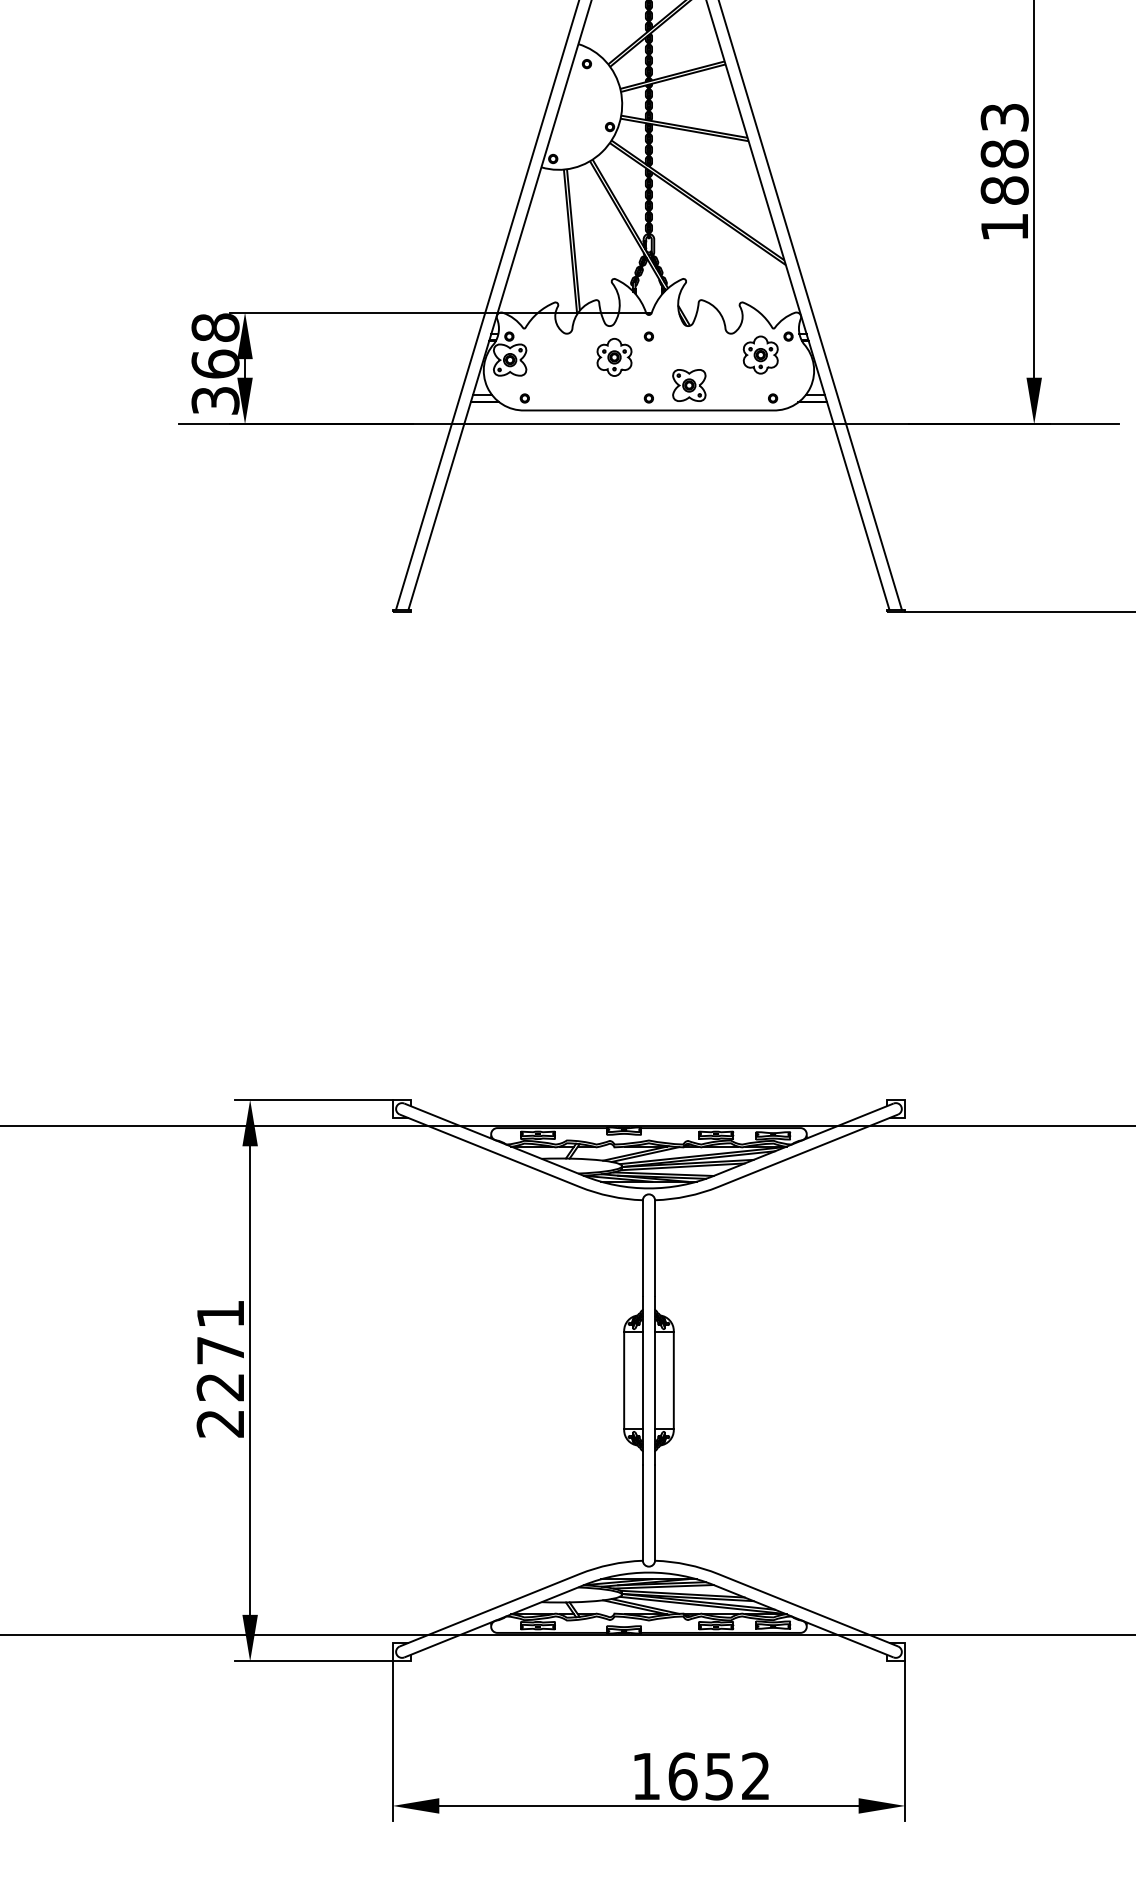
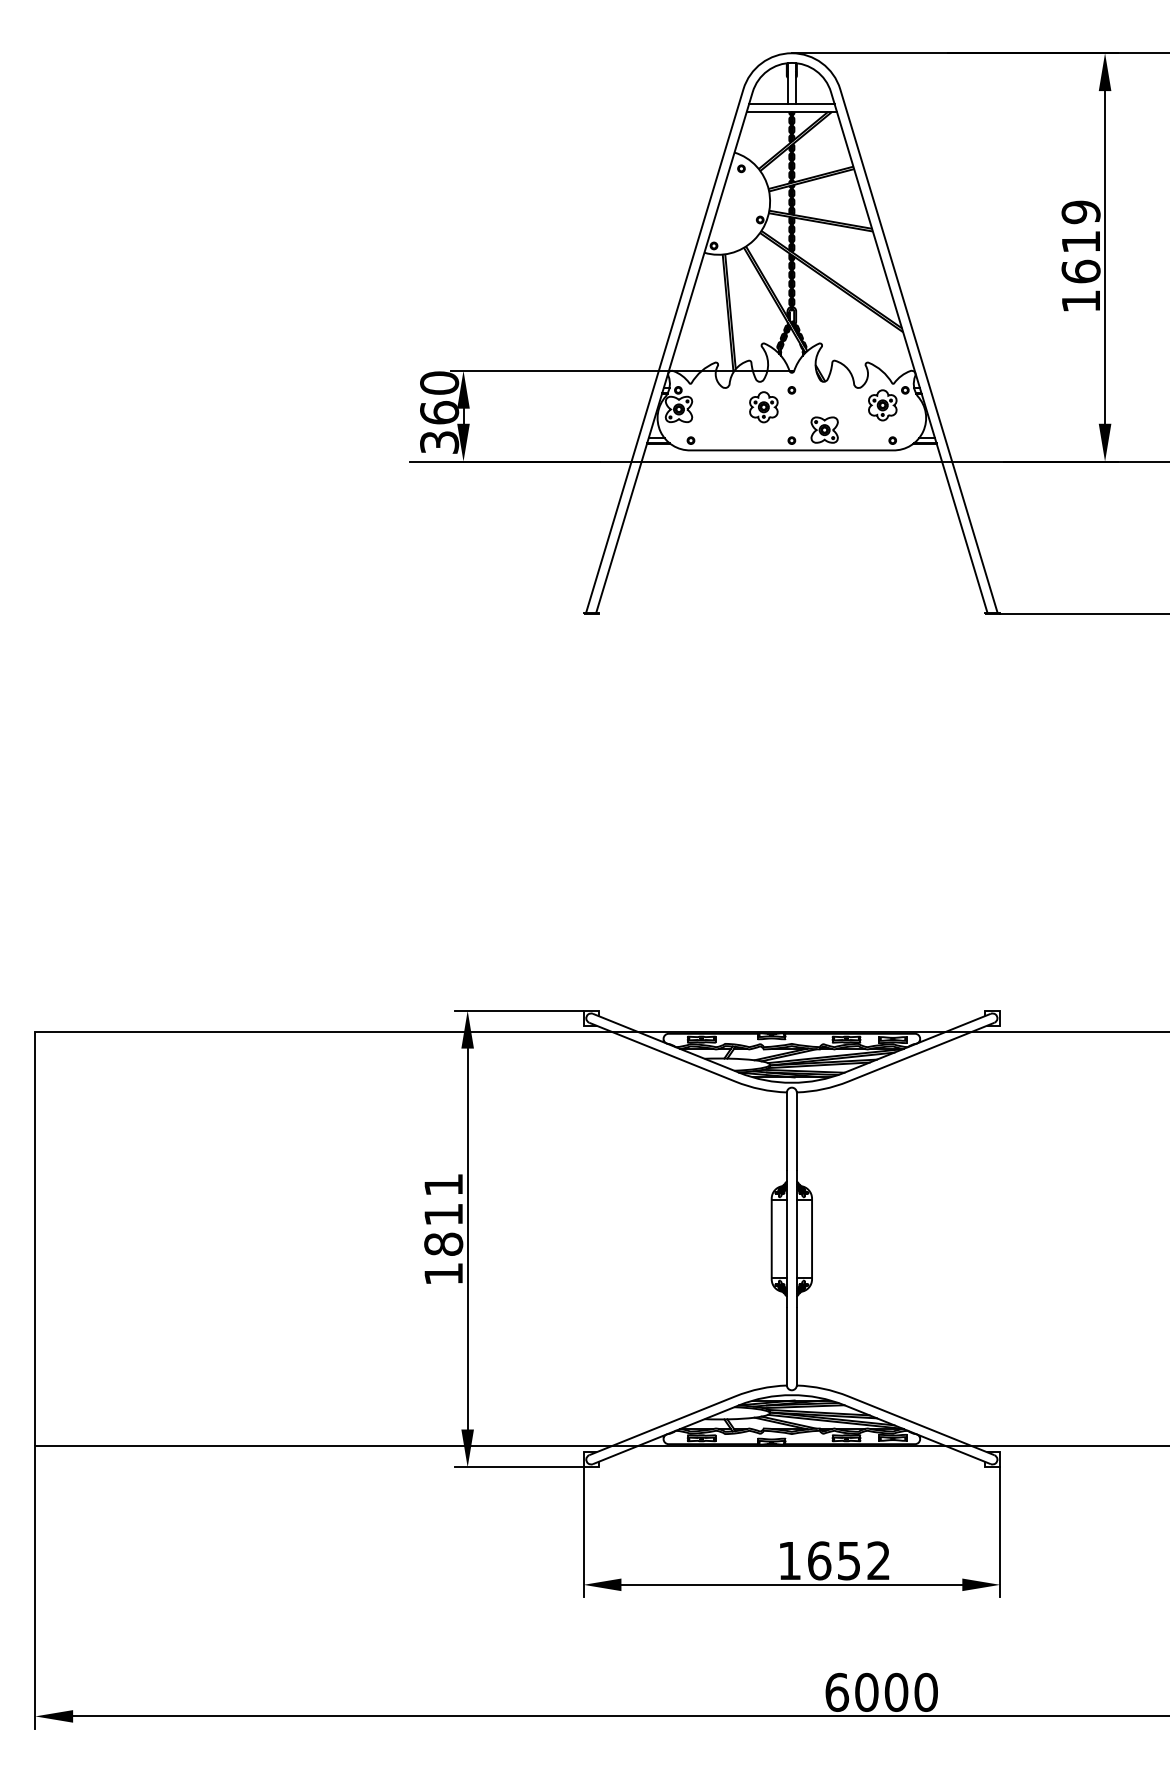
text: (1004, 153) -> (1080, 241), 1883 -> 1619
text: (215, 326) -> (439, 382), 368 -> 360
text: (220, 1387) -> (443, 1244), 2271 -> 1811

